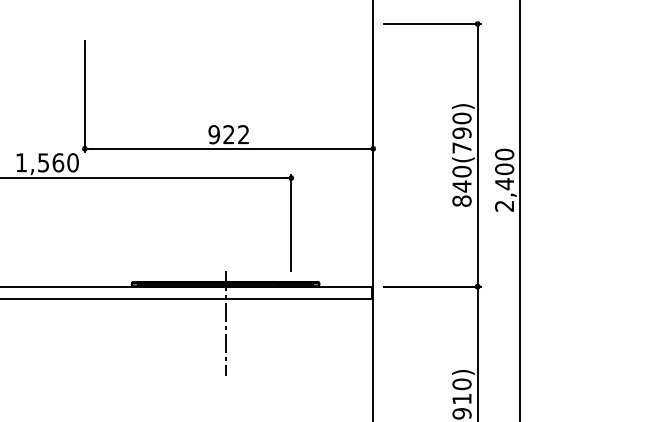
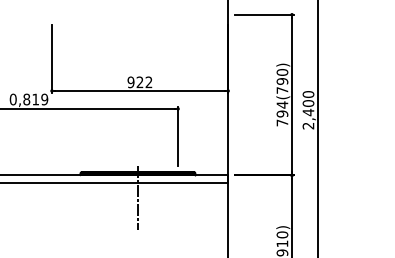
text: (46, 162) -> (28, 99), 1,560 -> 0,819
text: (462, 185) -> (282, 113), 840(790) -> 794(790)

